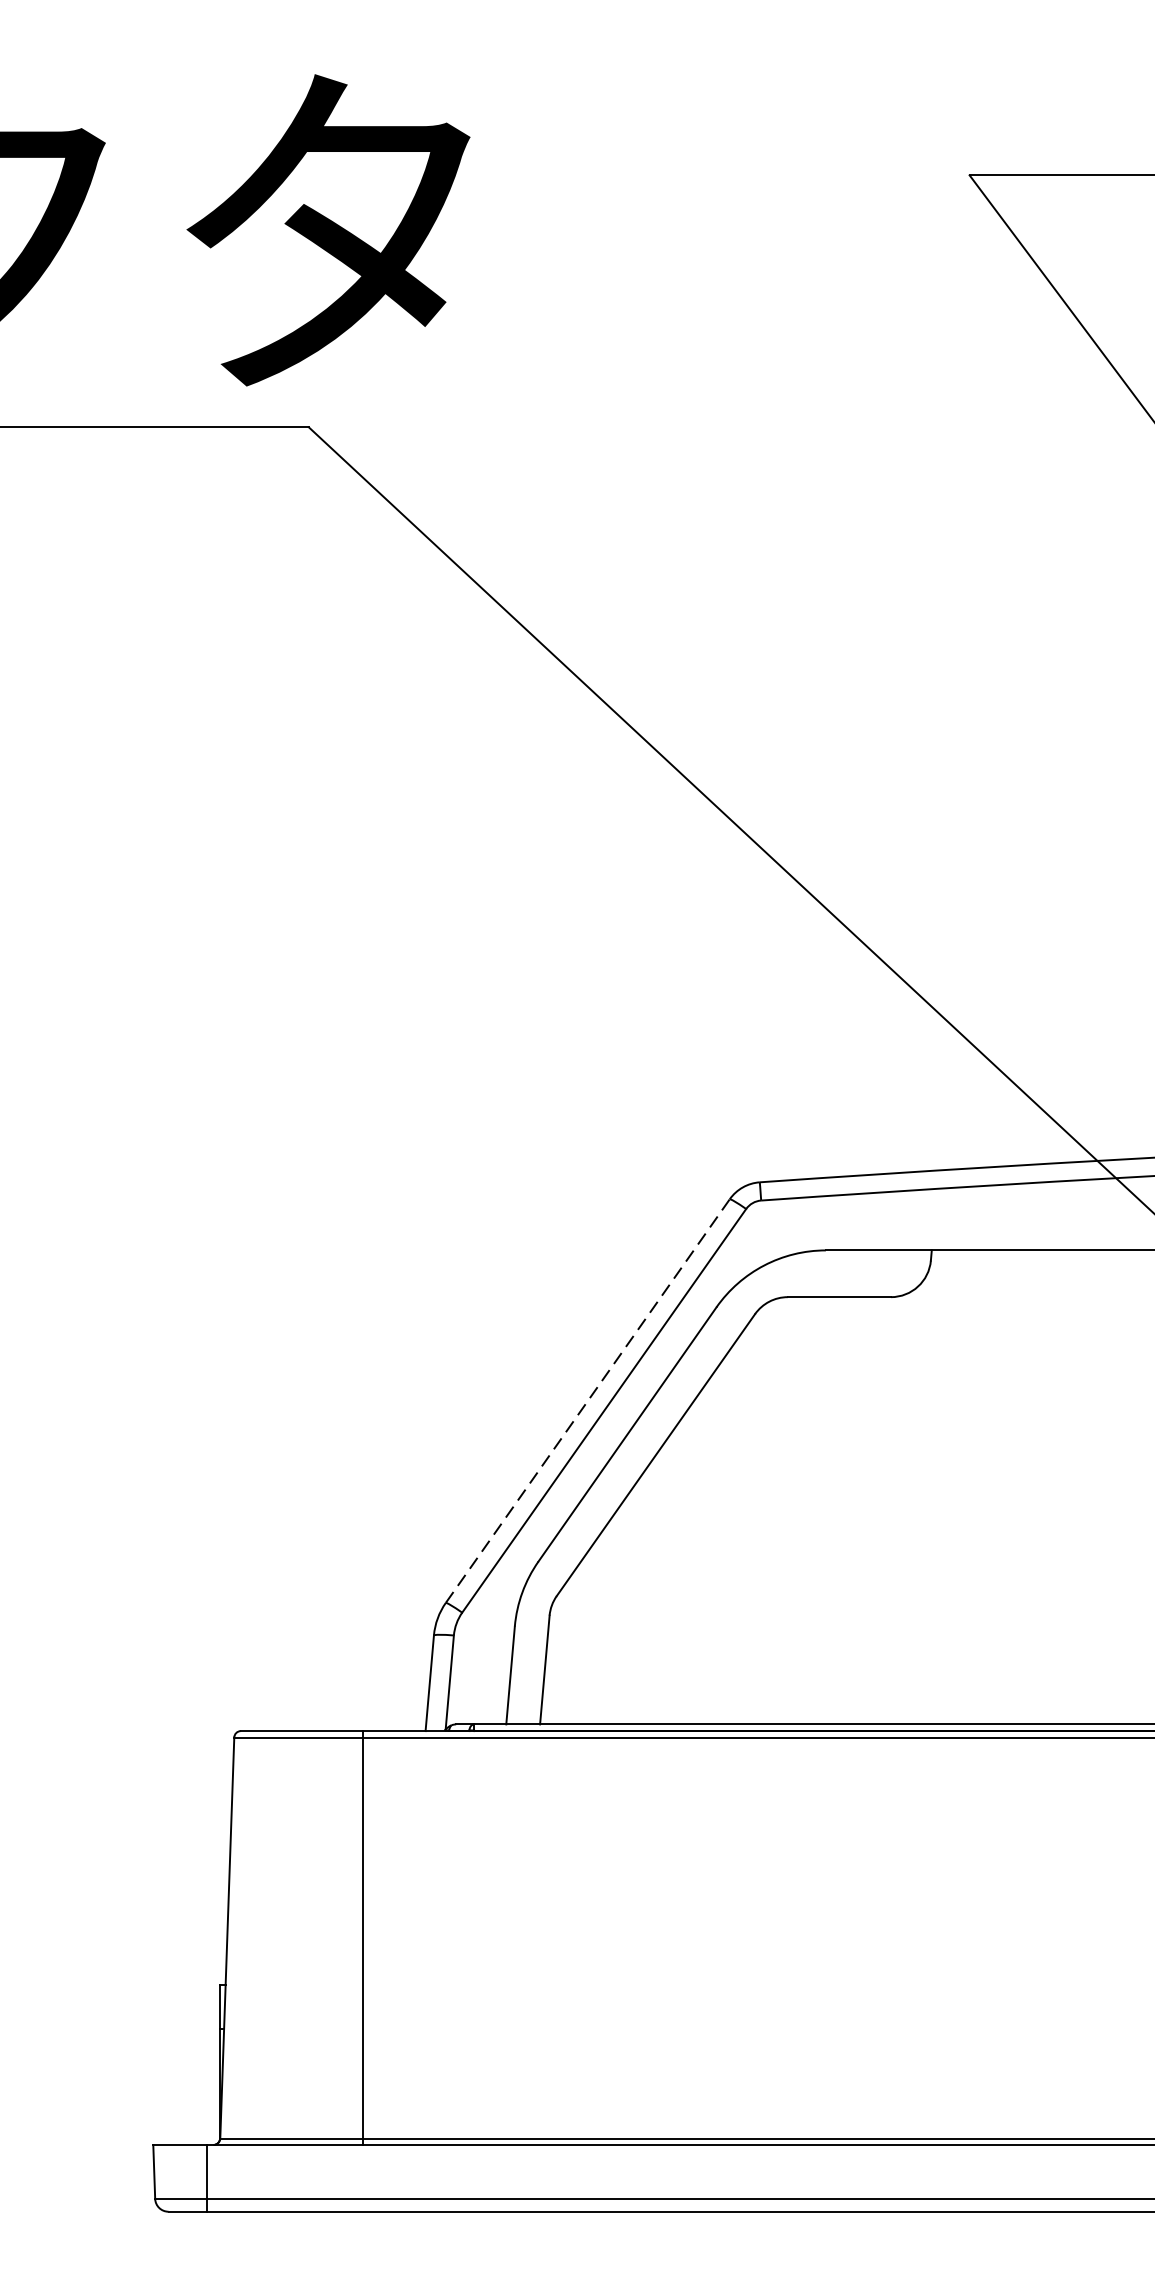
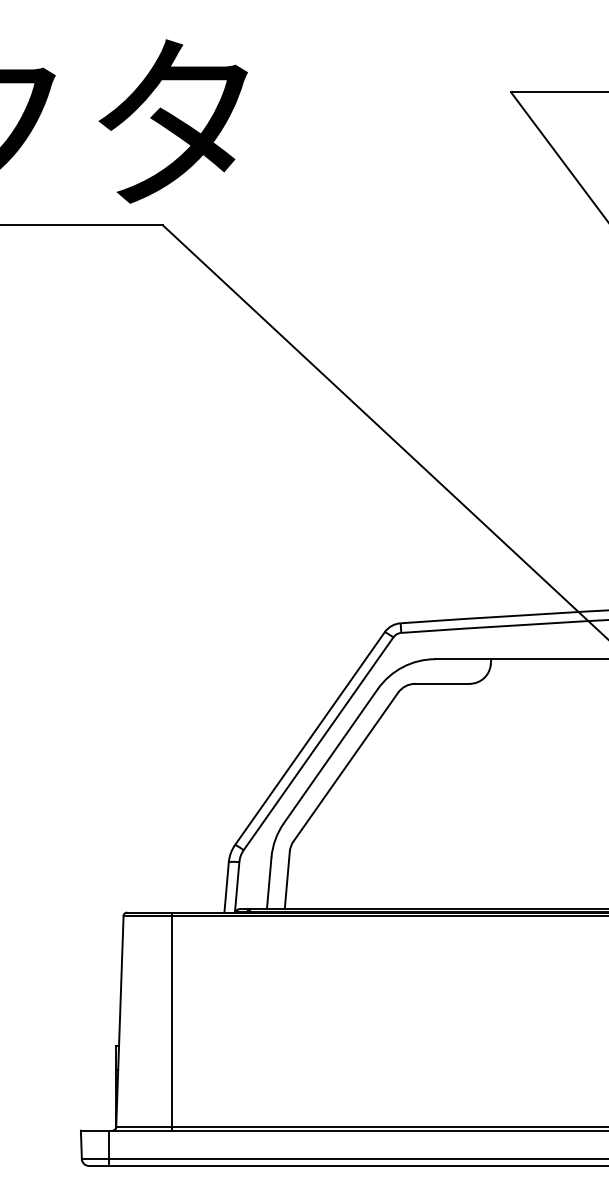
line: (588, 1400) -> (310, 738), dashed -> solid
line: (363, 1937) -> (172, 1021), moved

